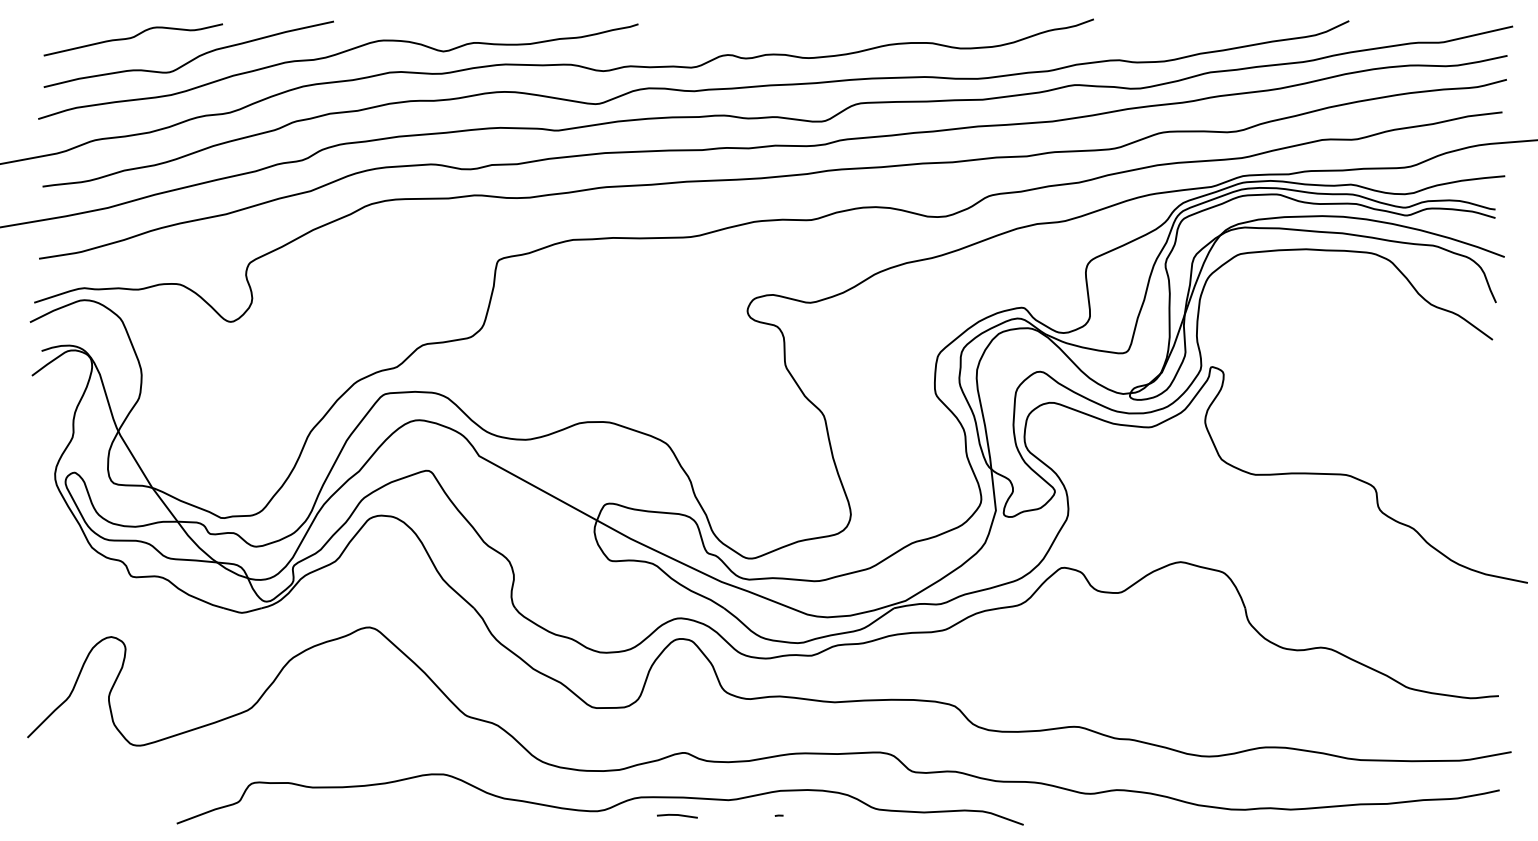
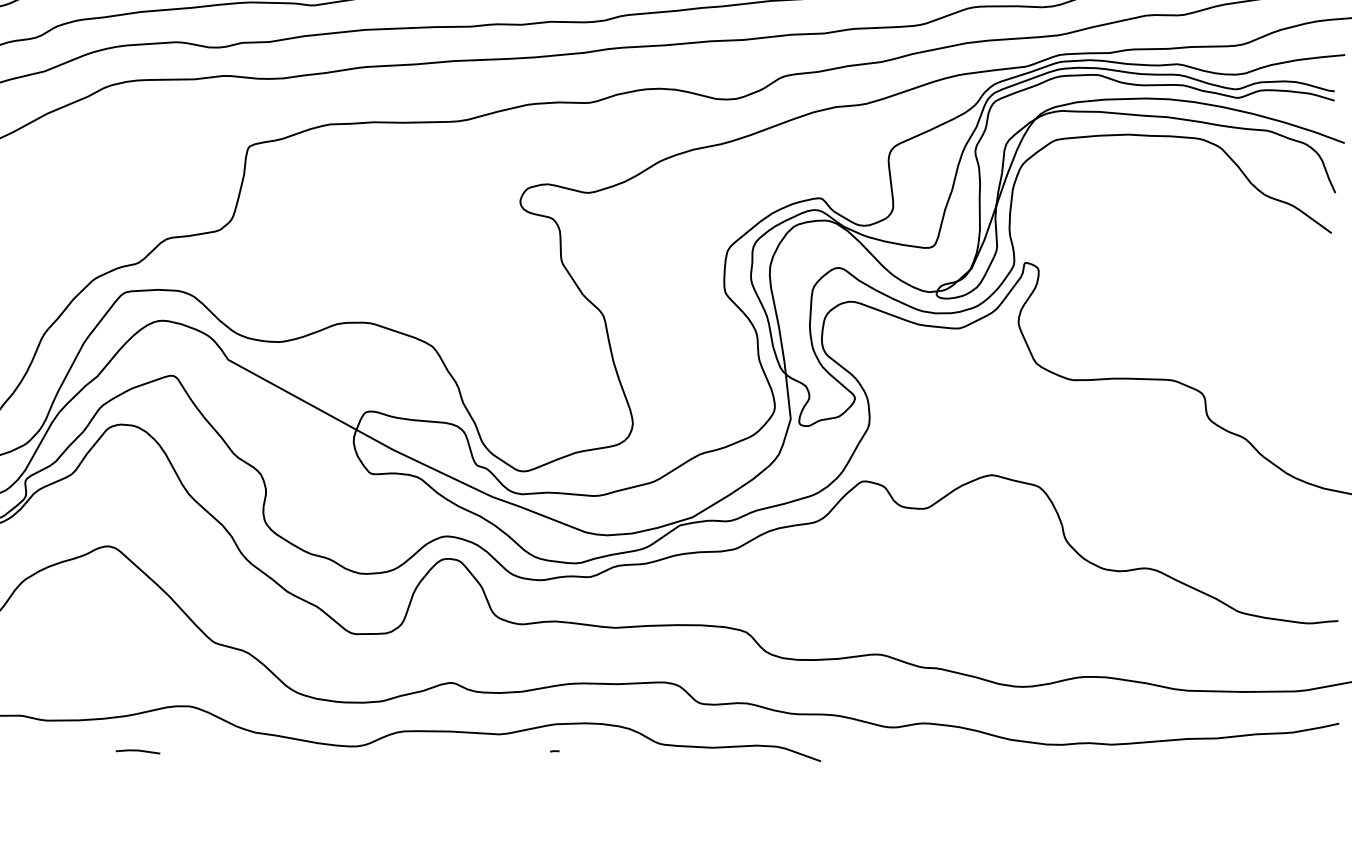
line: (677, 815) -> (138, 751), moved

